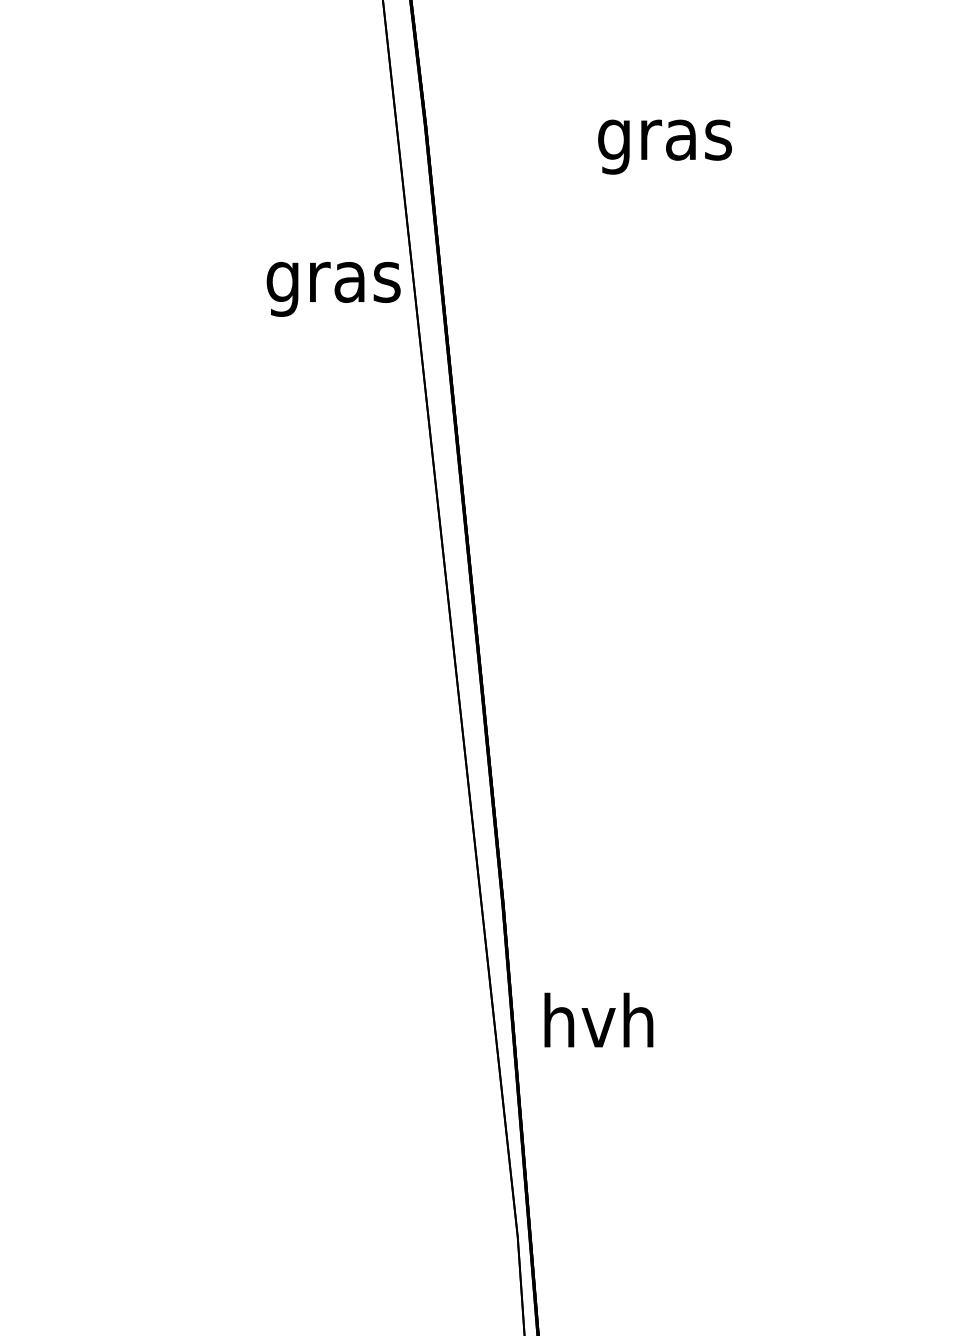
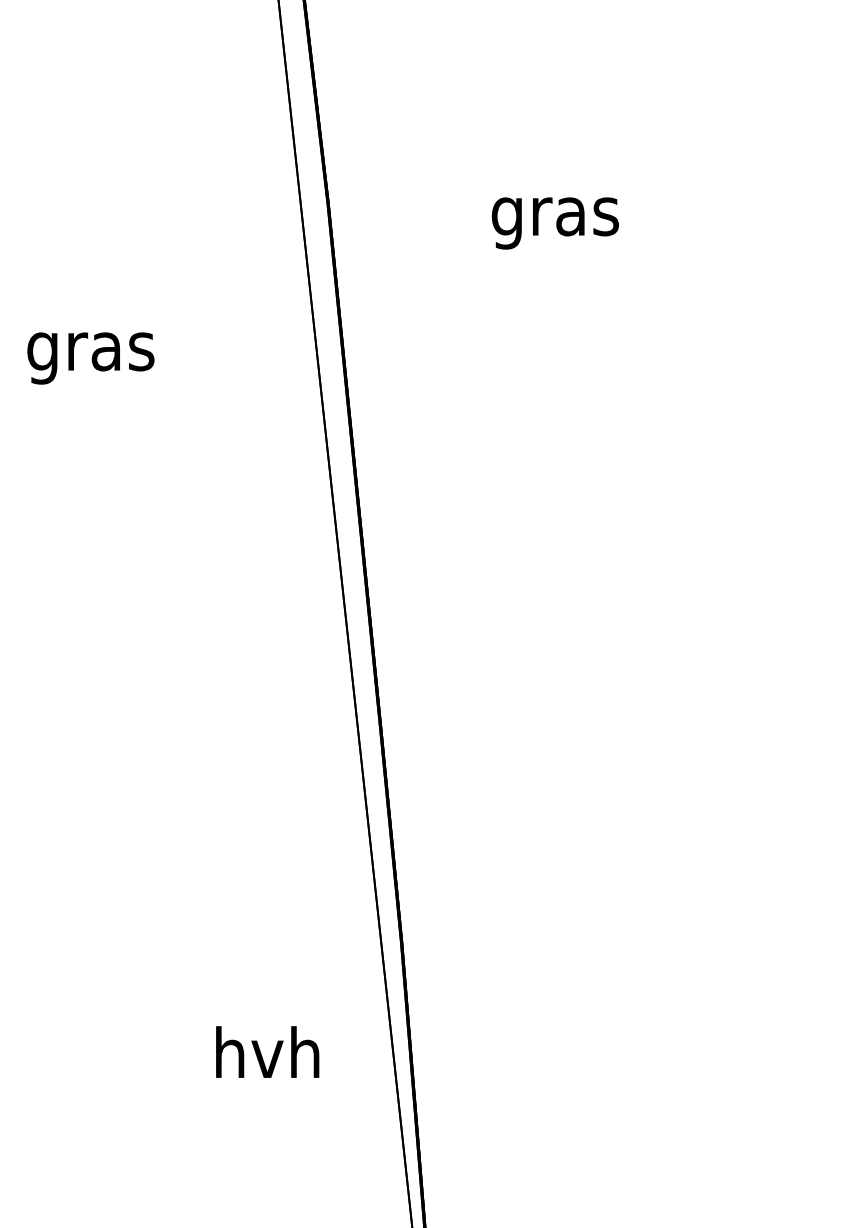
text: (333, 289) -> (90, 358), moved
text: (598, 1019) -> (267, 1051), moved

